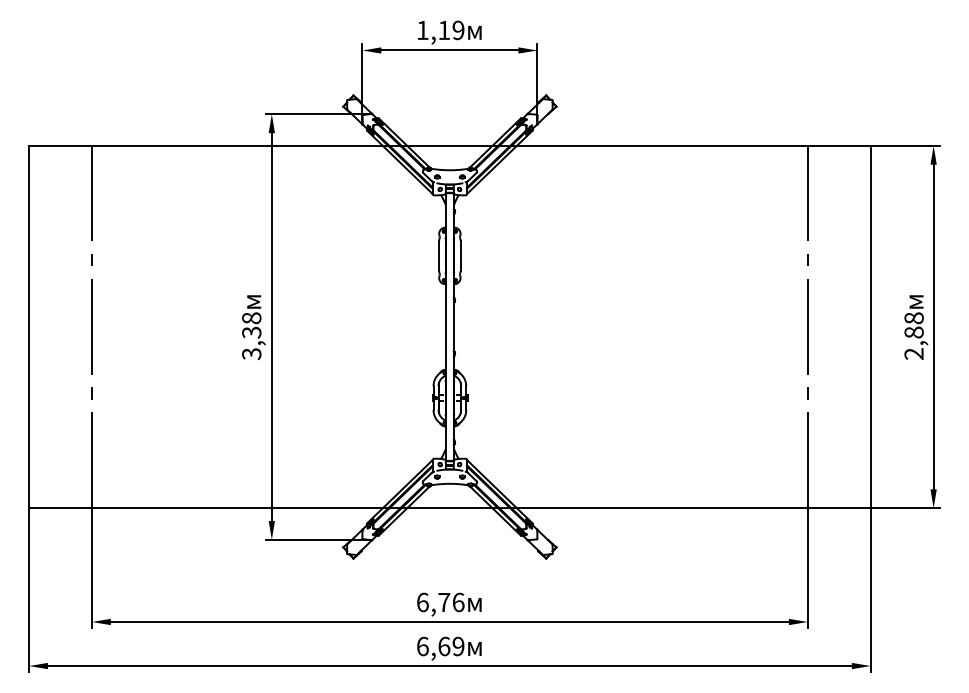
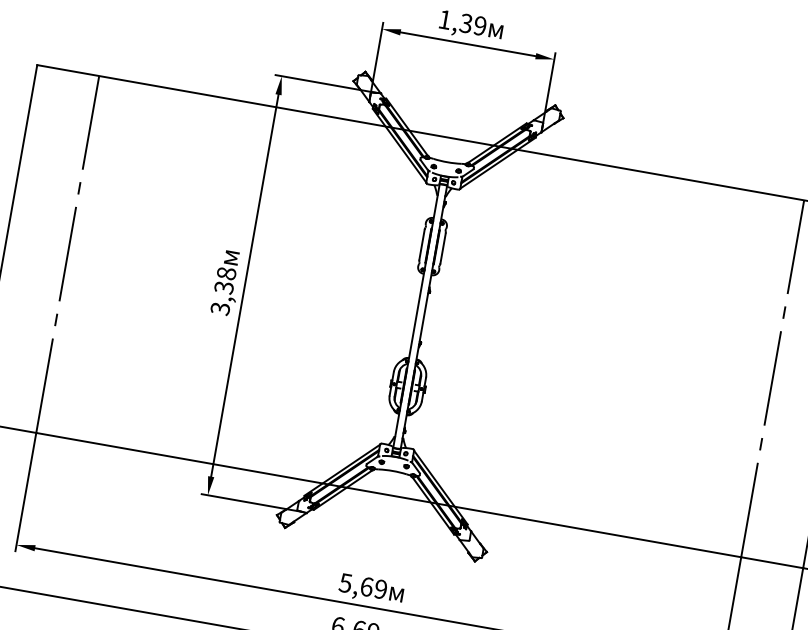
text: (443, 30) -> (465, 23), 1,19 -> 1,39
text: (440, 602) -> (363, 586), 6,76 -> 5,69

